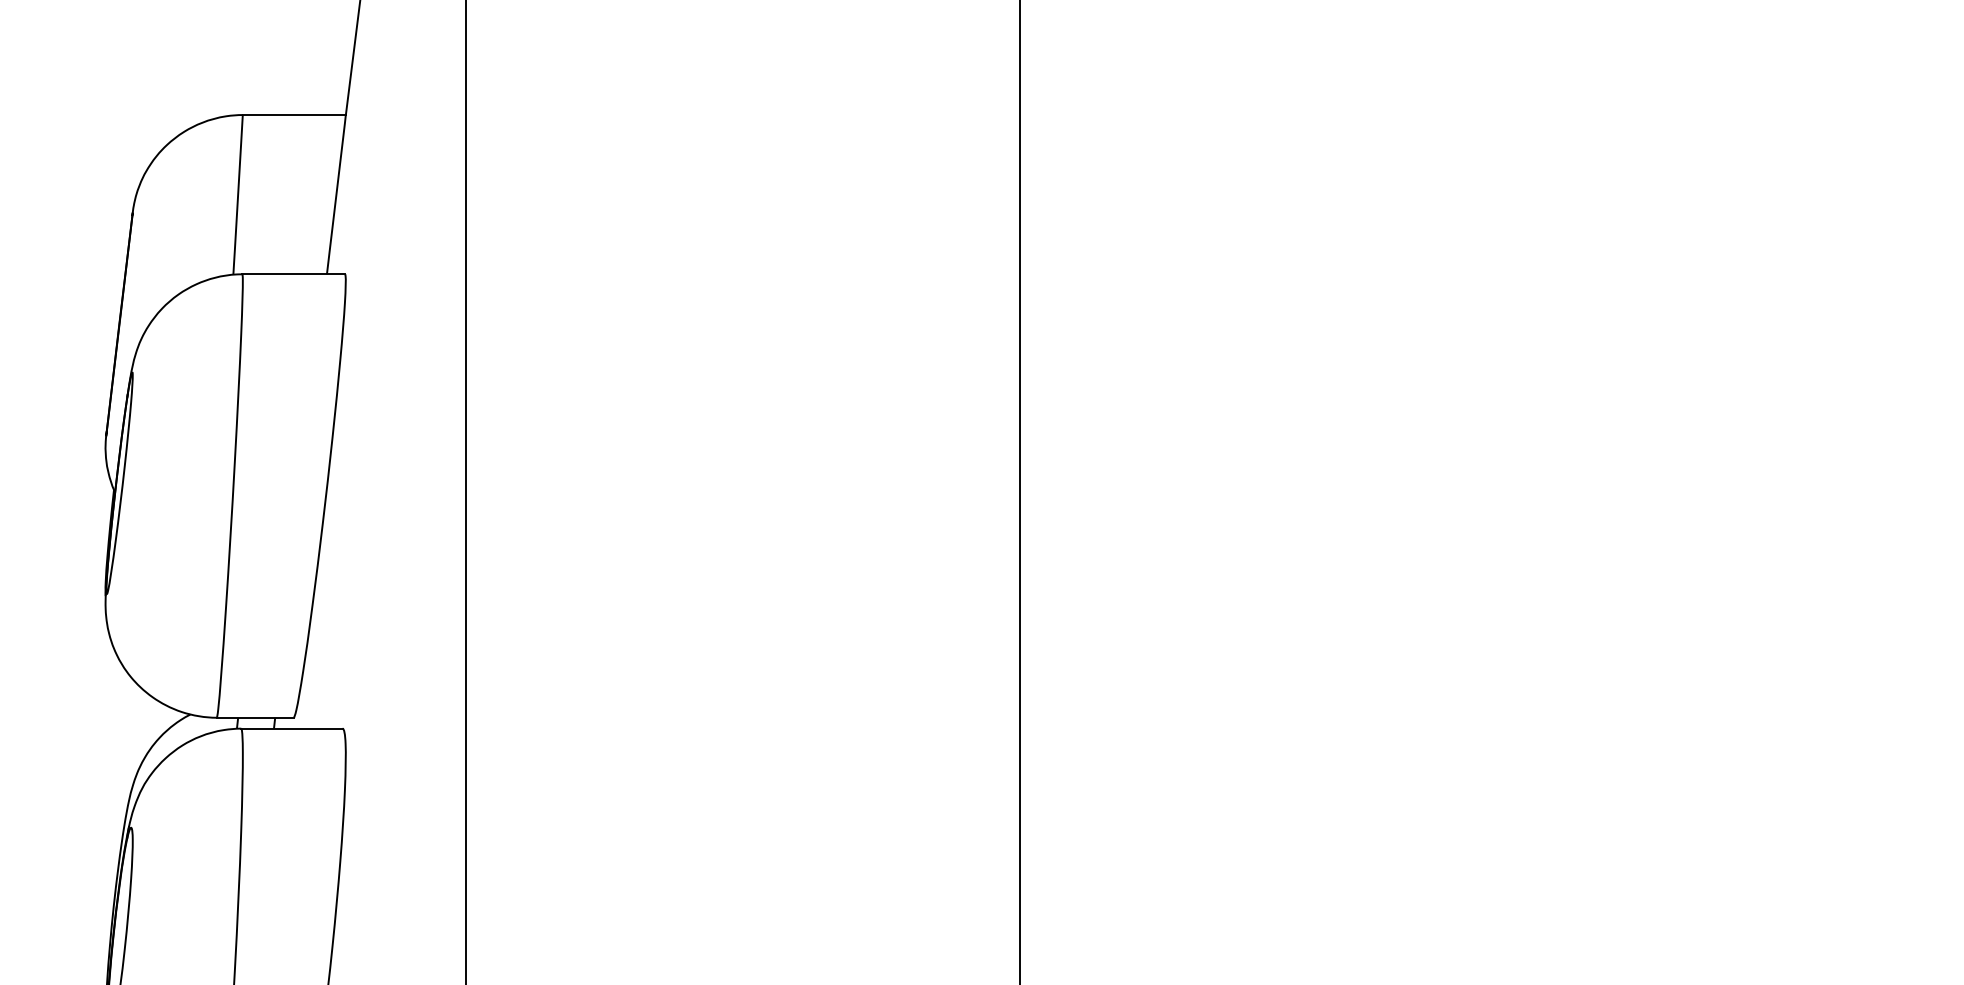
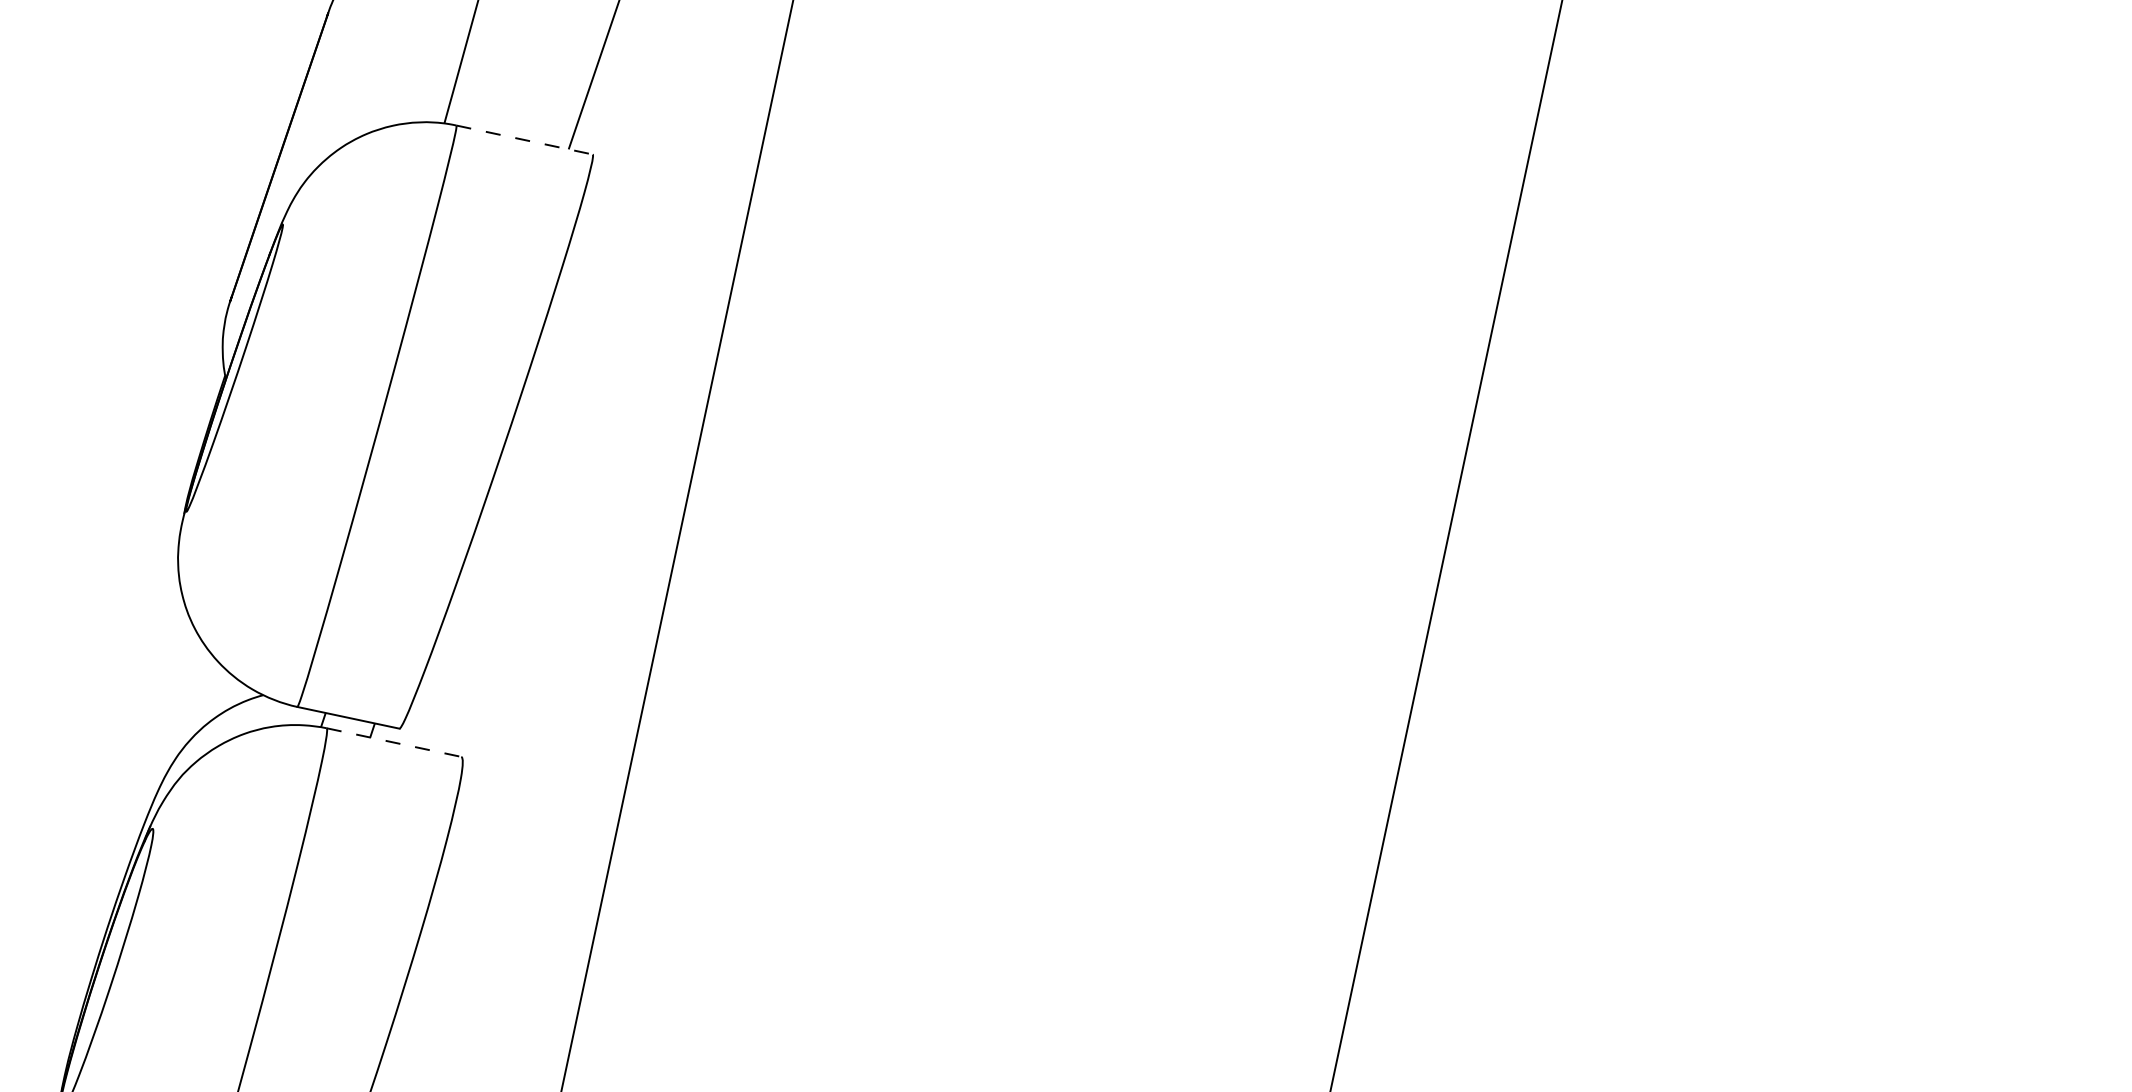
line: (294, 274) -> (525, 140), solid -> dashed
line: (291, 728) -> (393, 742), solid -> dashed

